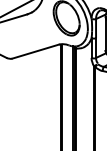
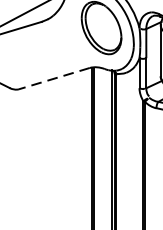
line: (35, 51) -> (54, 78), solid -> dashed

